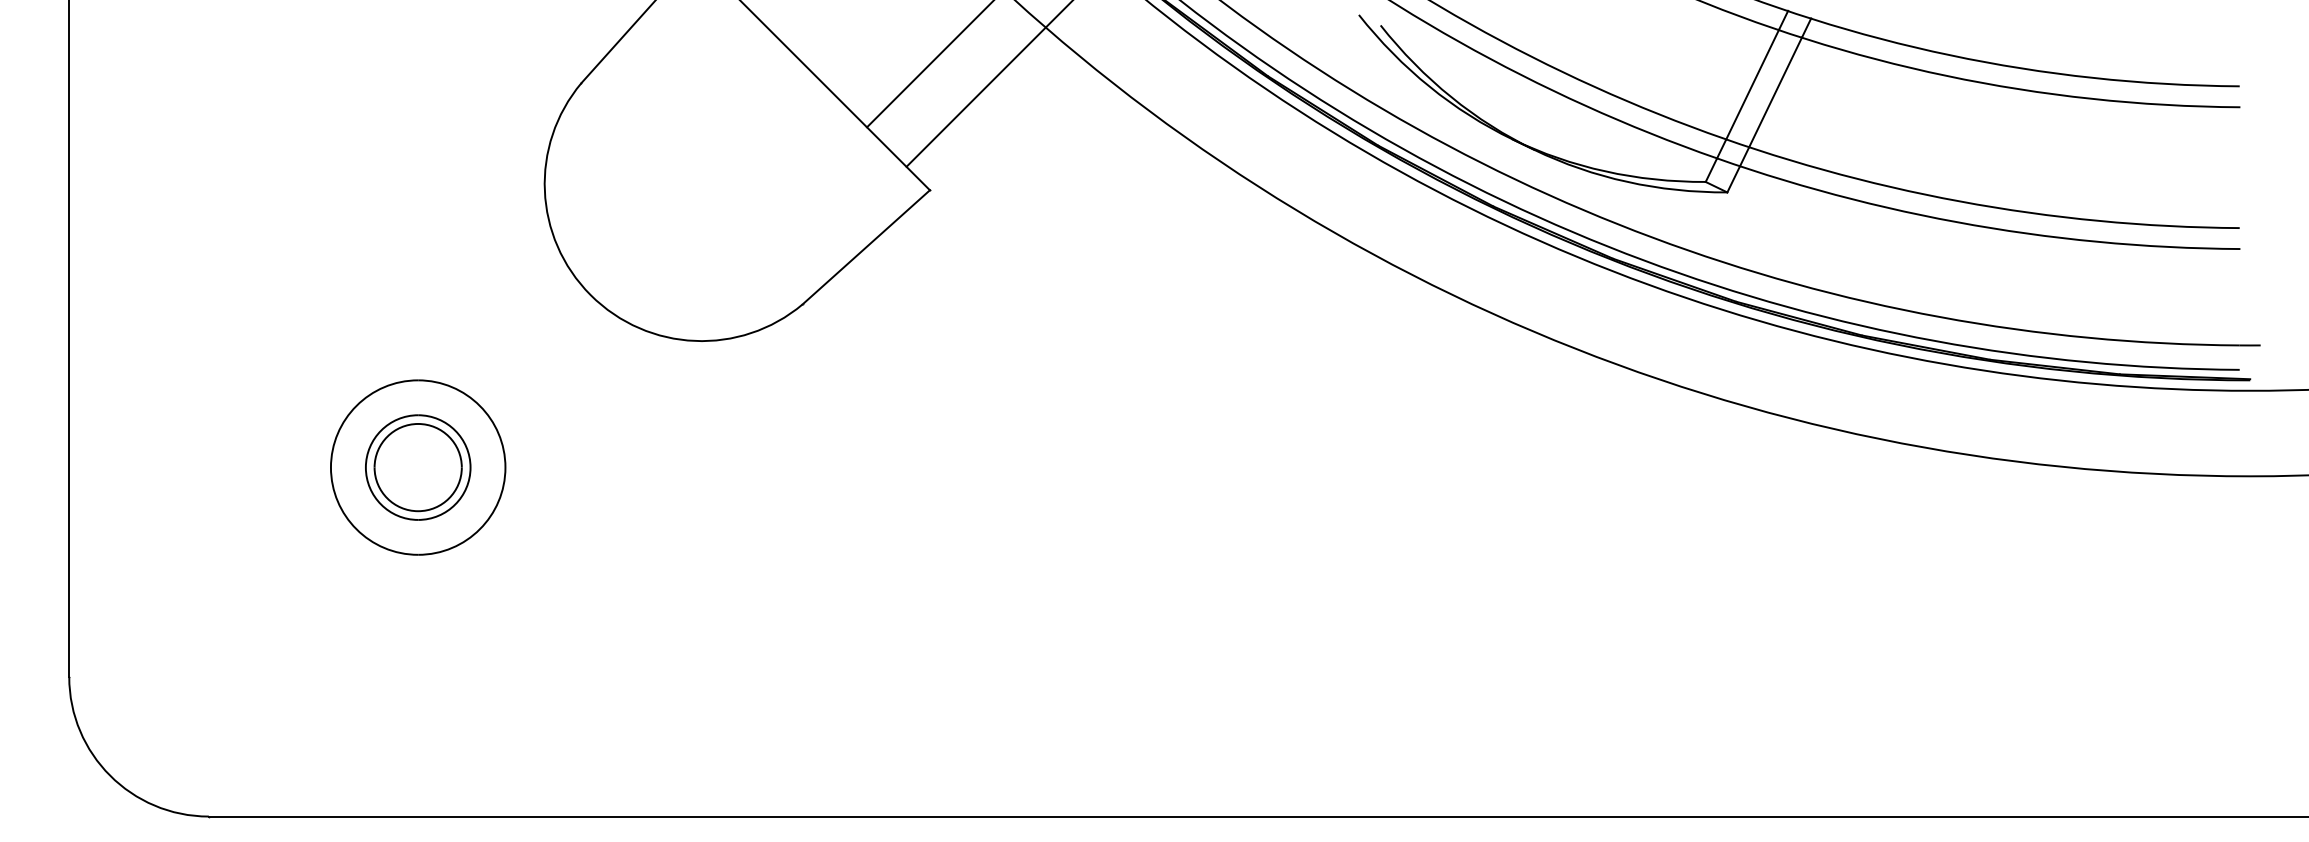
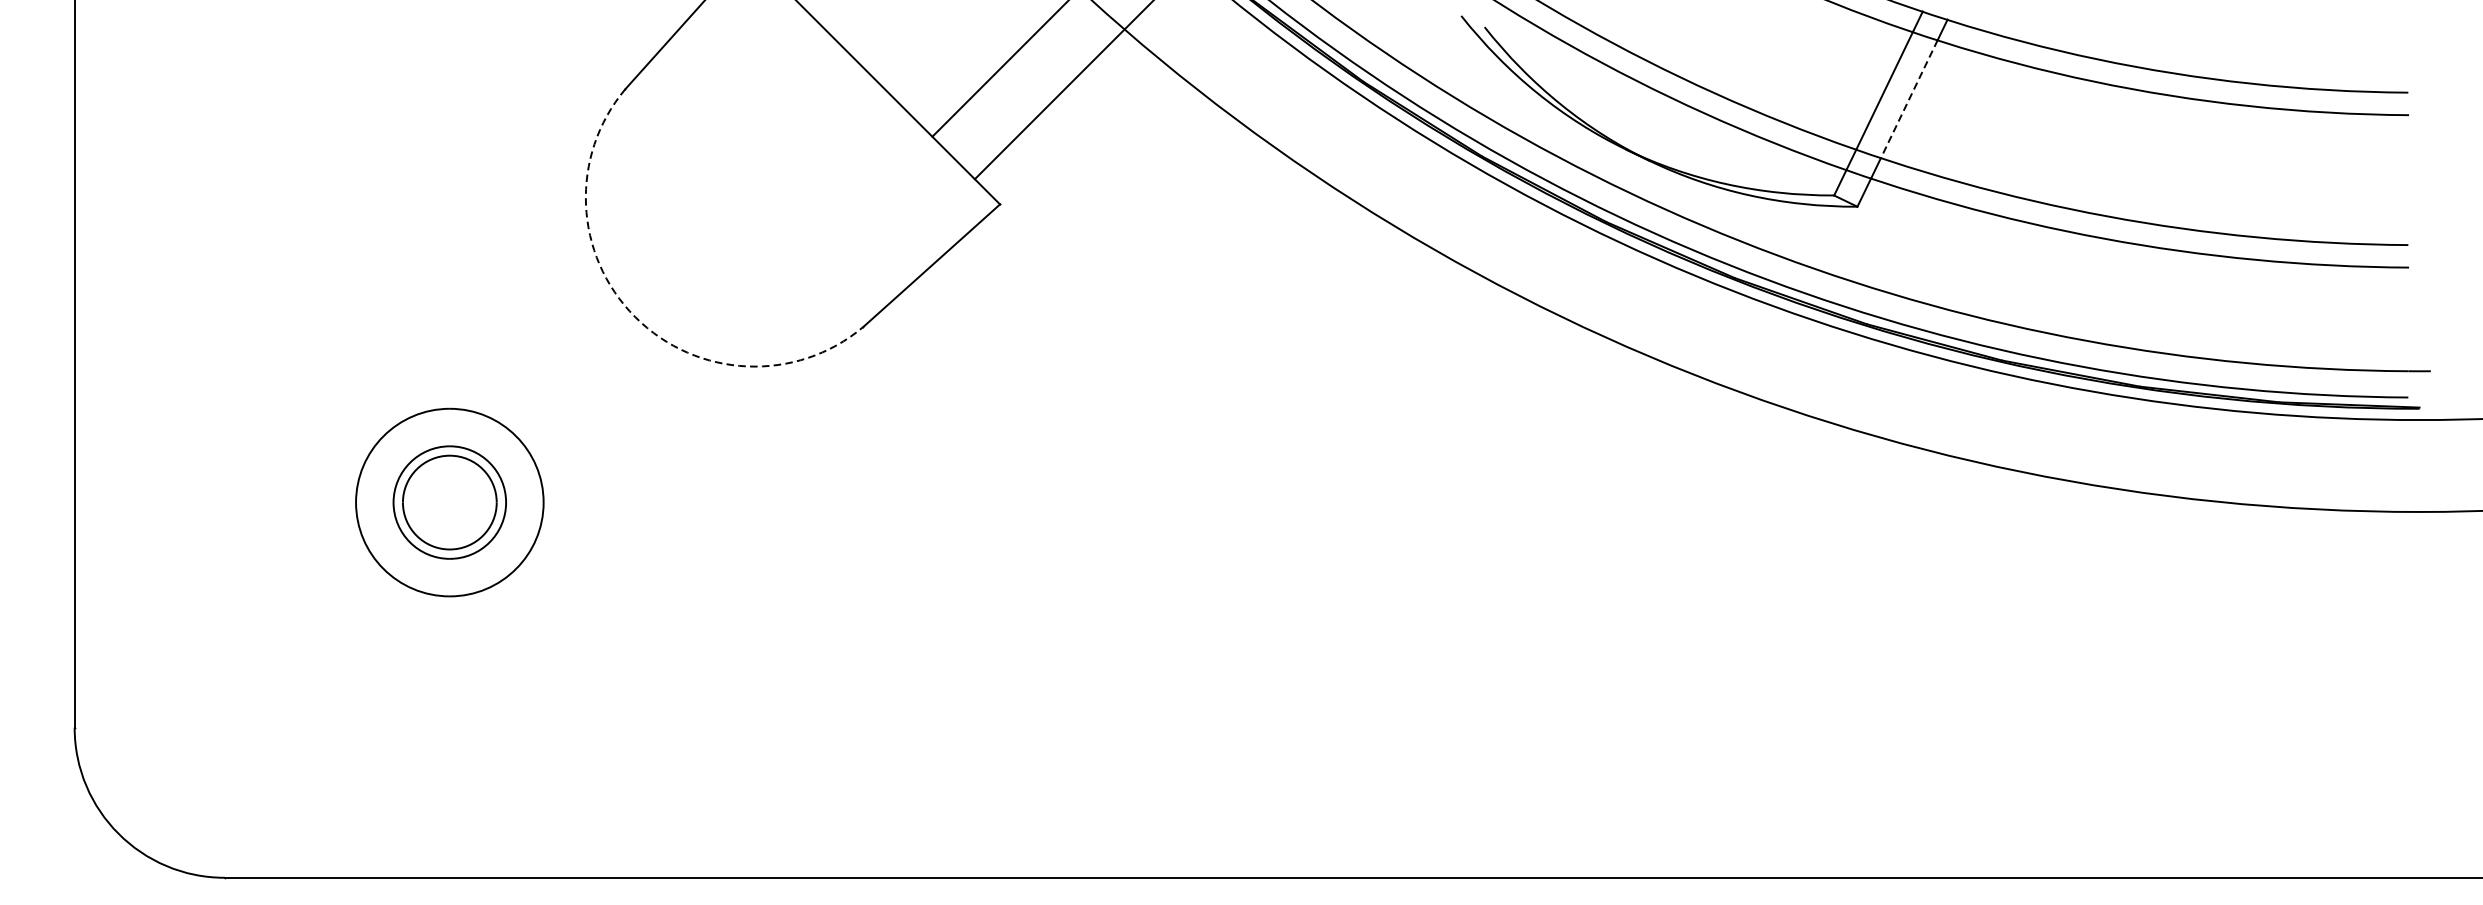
line: (1775, 92) -> (1909, 99), solid -> dashed
arc: (590, 295) -> (635, 317), solid -> dashed

